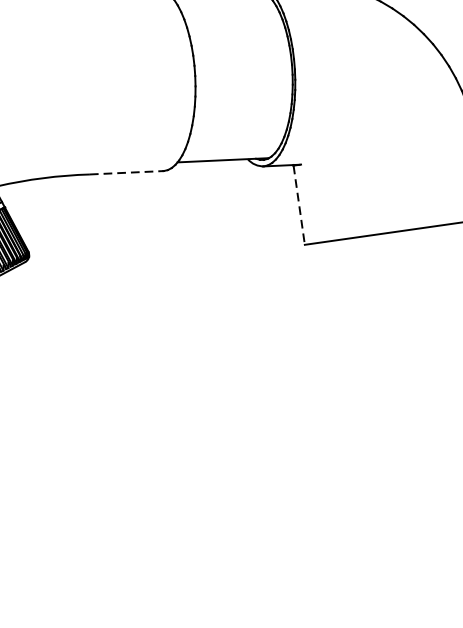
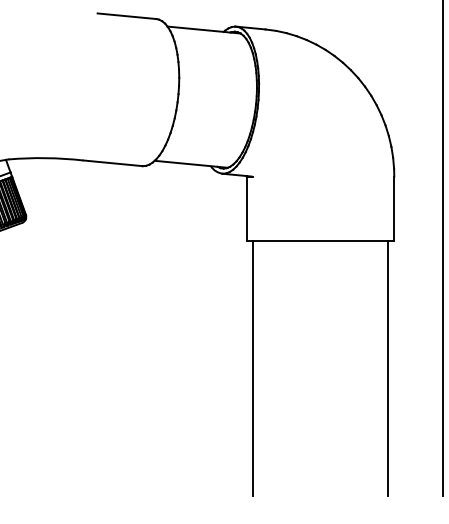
line: (126, 173) -> (112, 163), dashed -> solid
line: (299, 206) -> (246, 209), dashed -> solid
line: (334, 401) -> (252, 368), added

